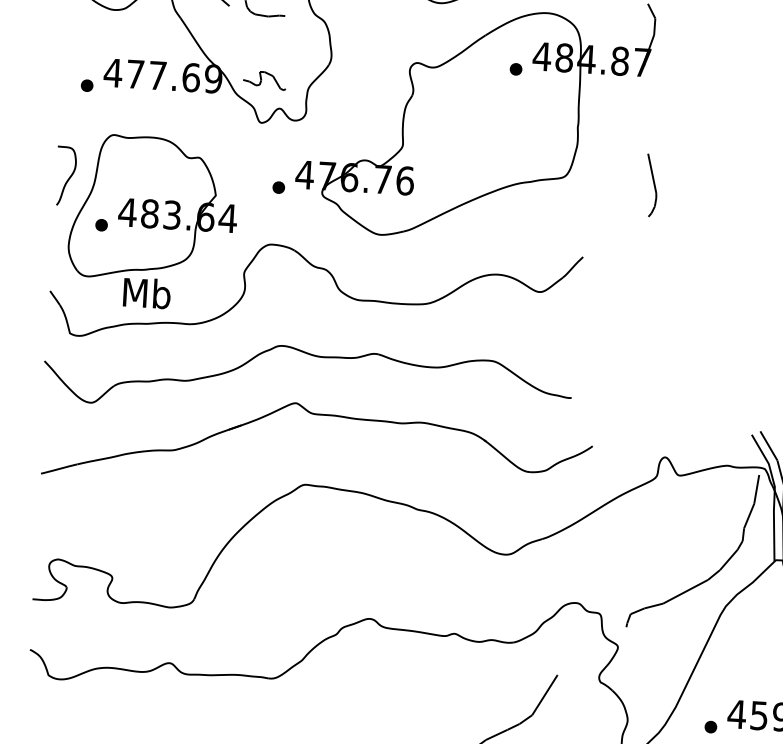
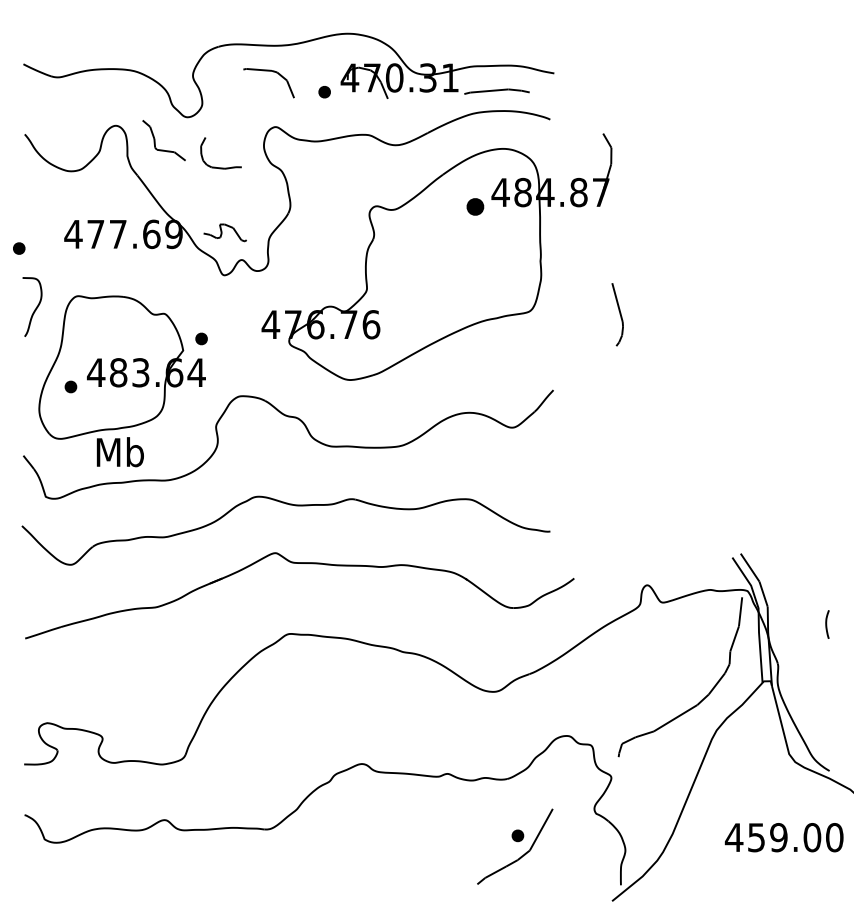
part: (516, 69) -> (475, 206), size x1.4
part: (87, 85) -> (19, 248), moved
curve: (68, 177) -> (35, 308), moved
part: (278, 187) -> (201, 338), moved
part: (710, 726) -> (517, 835), moved

